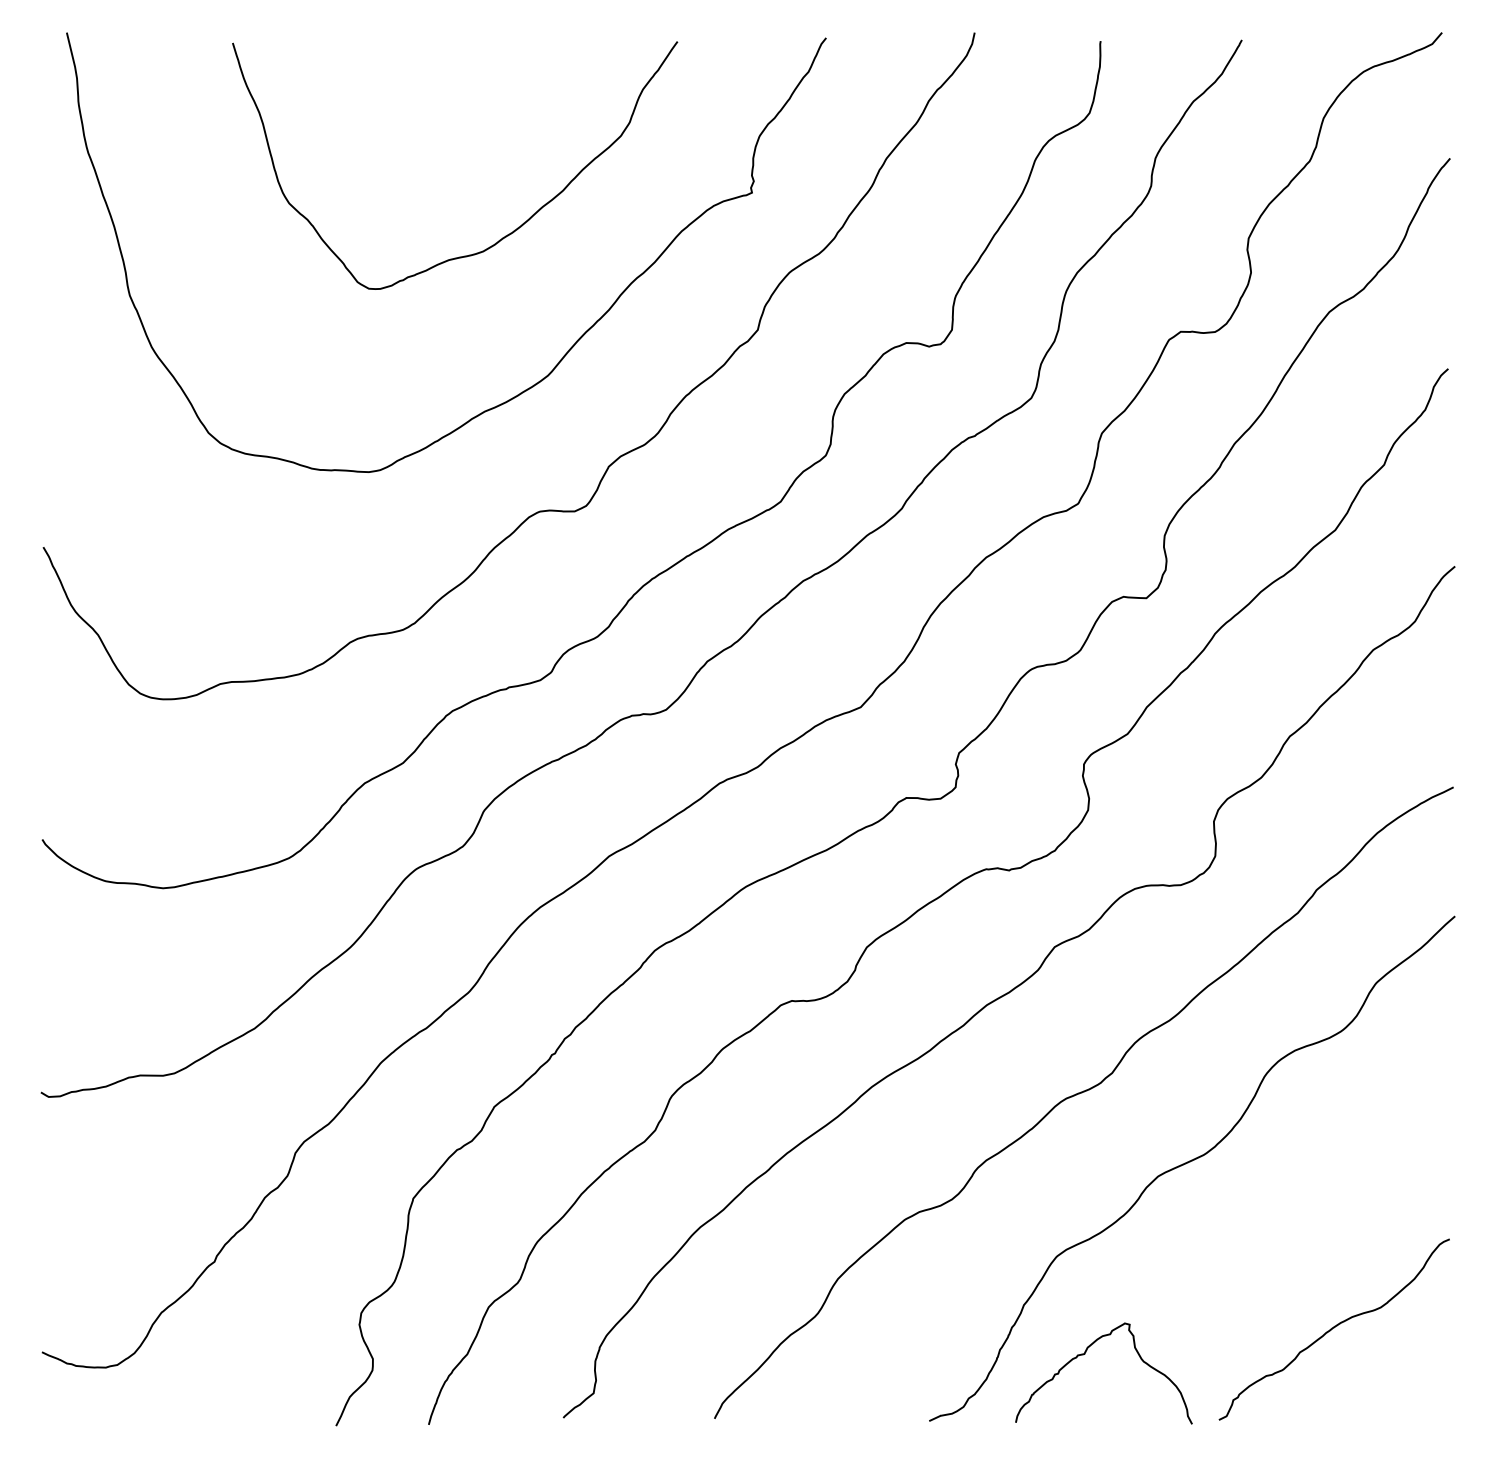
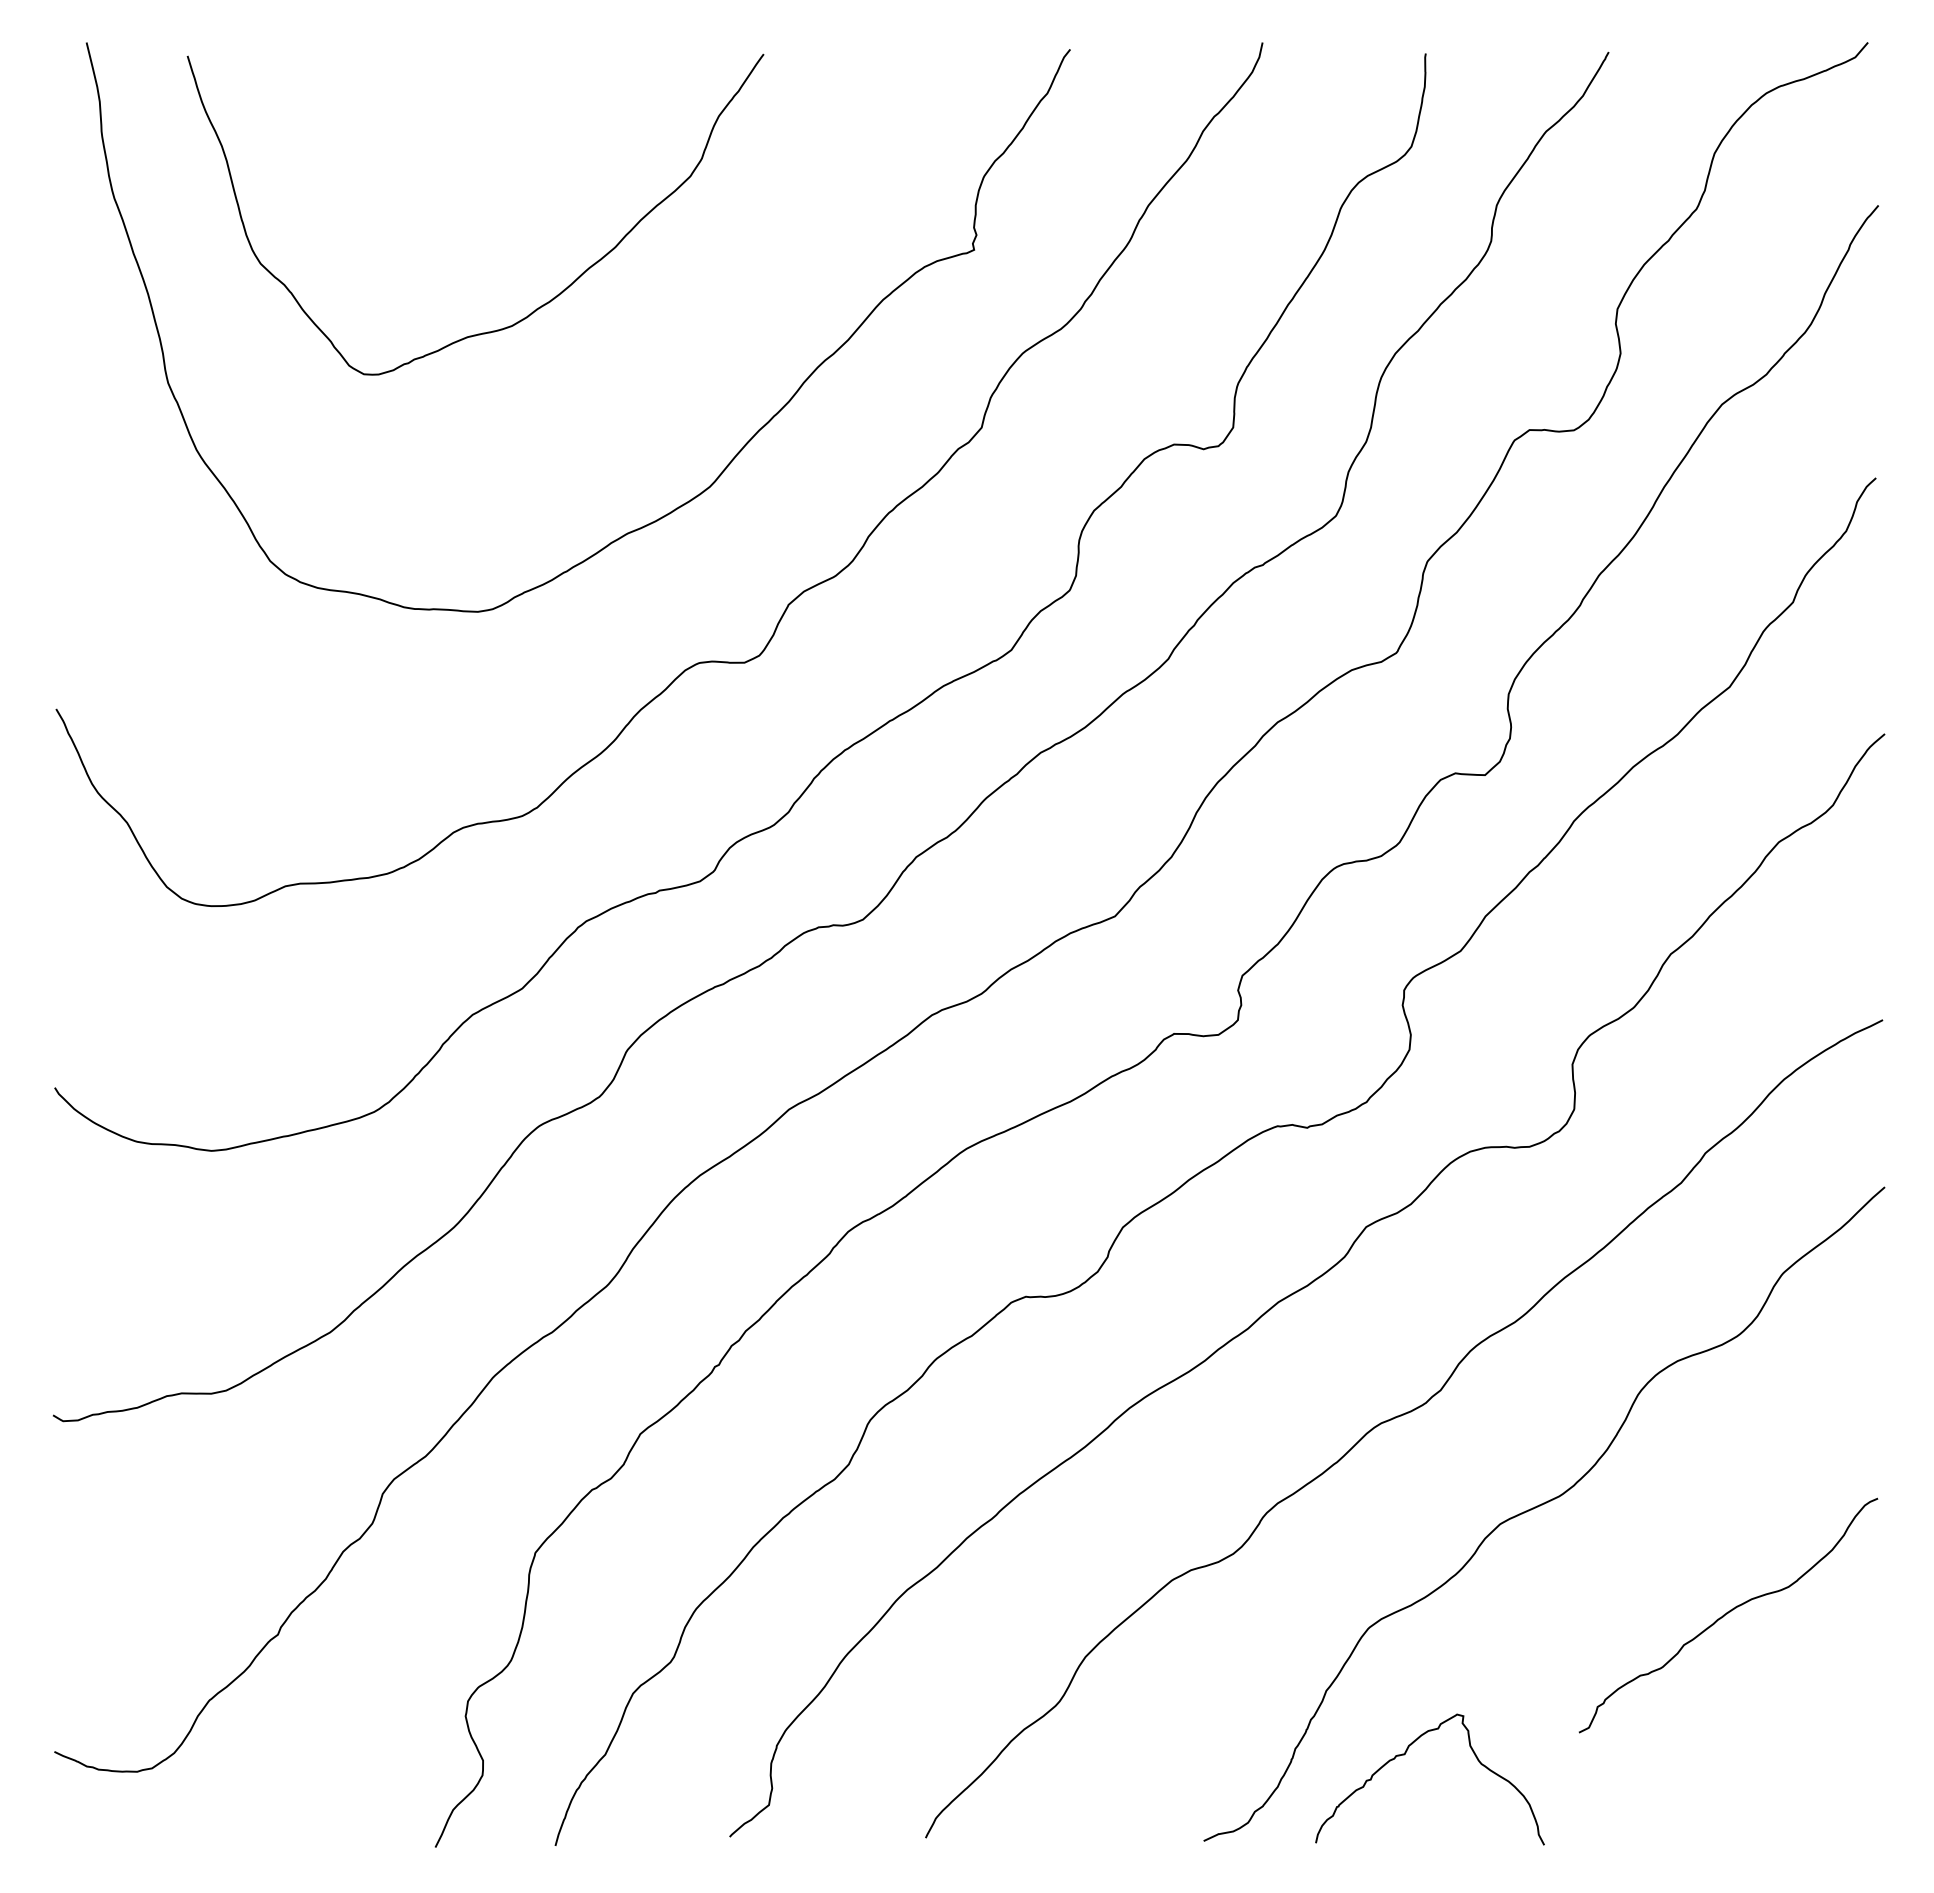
curve: (502, 237) -> (536, 308), moved
curve: (1333, 1328) -> (1727, 1614), moved

